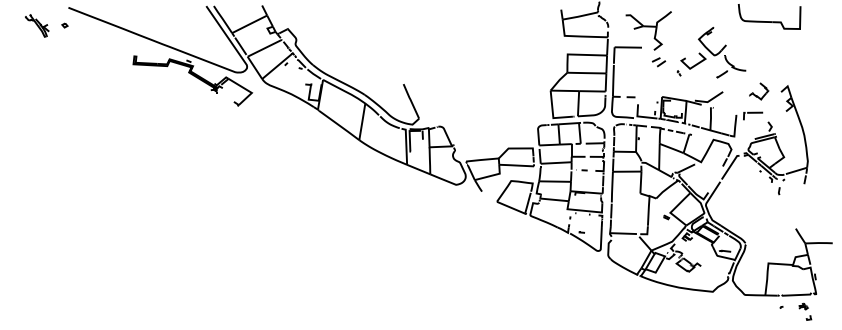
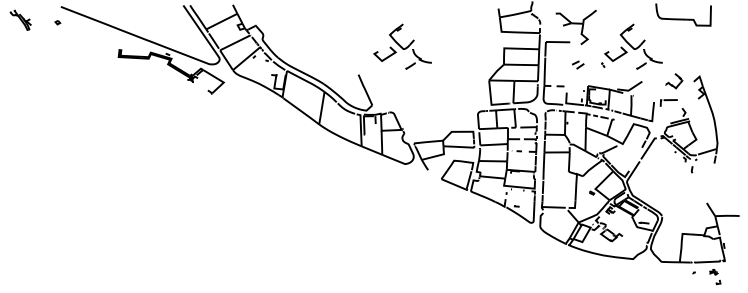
part: (37, 25) -> (21, 19), moved
part: (453, 52) -> (402, 46), added
part: (659, 62) -> (578, 65), moved

